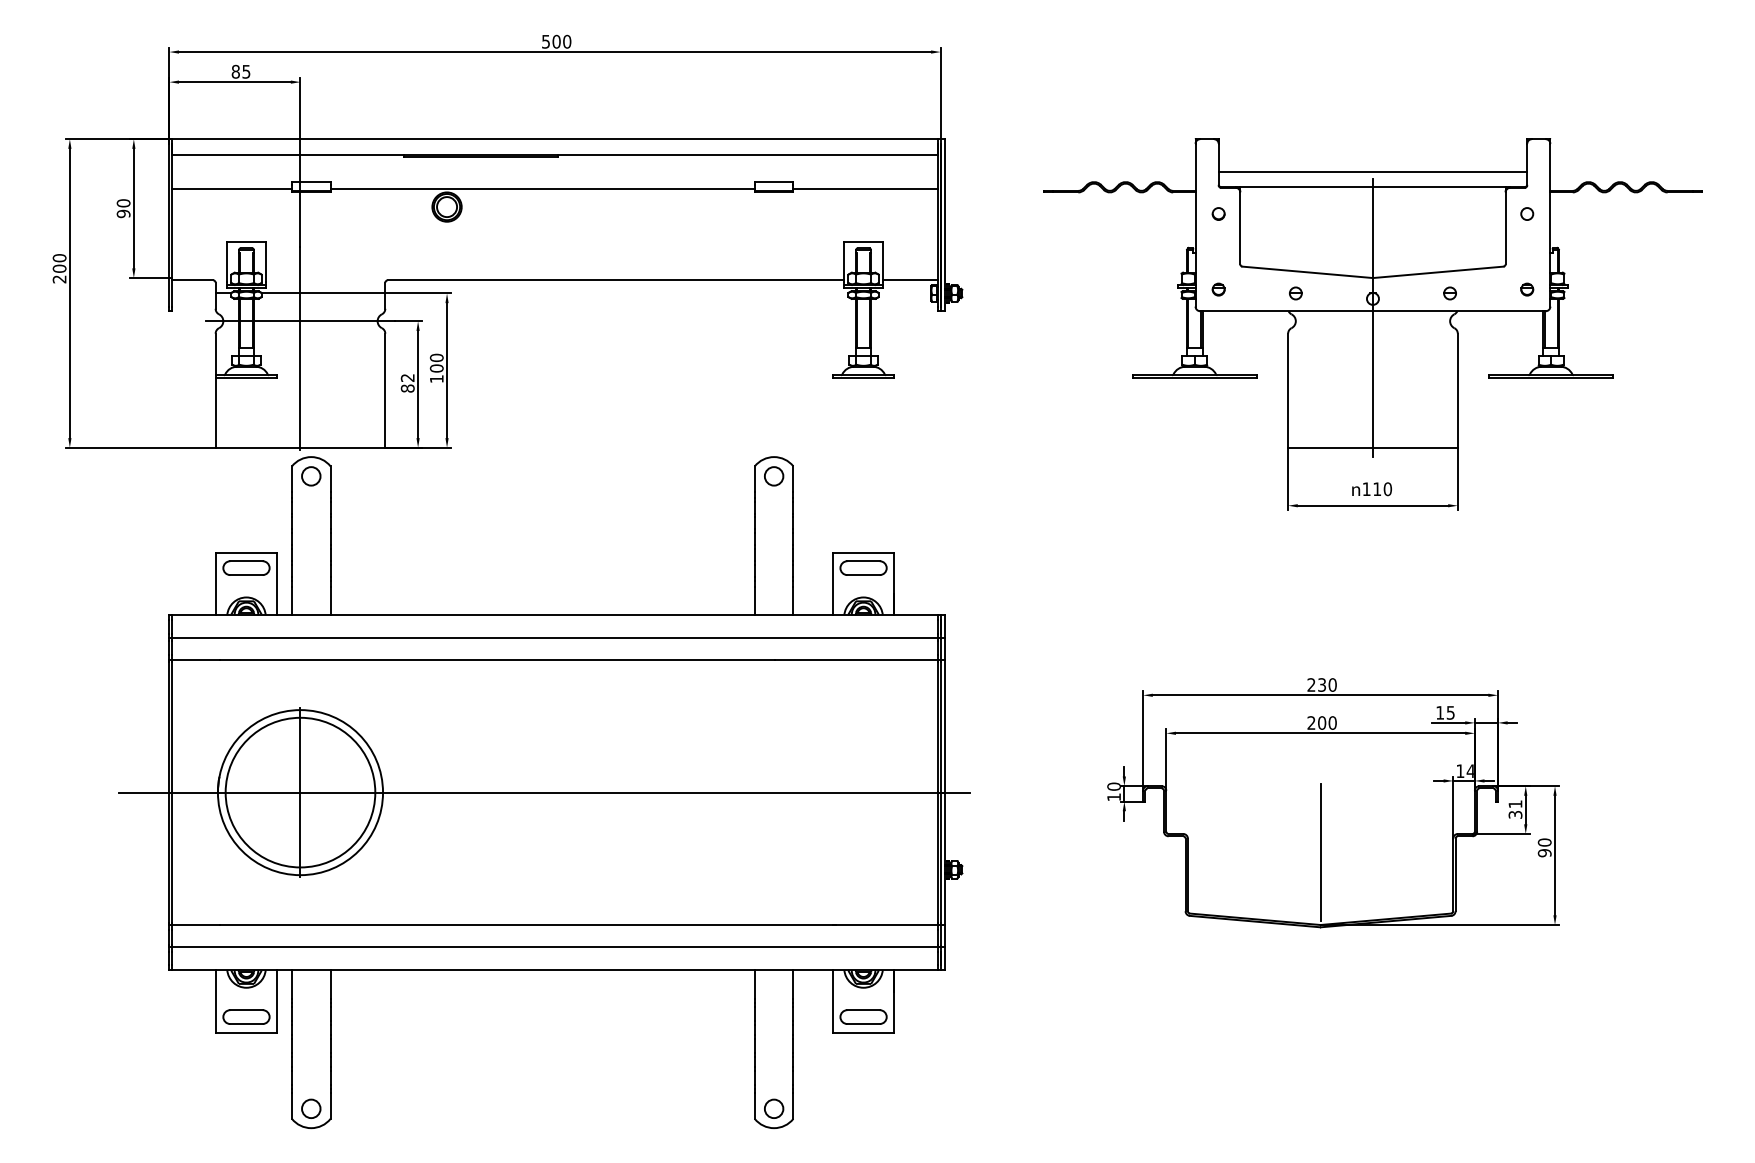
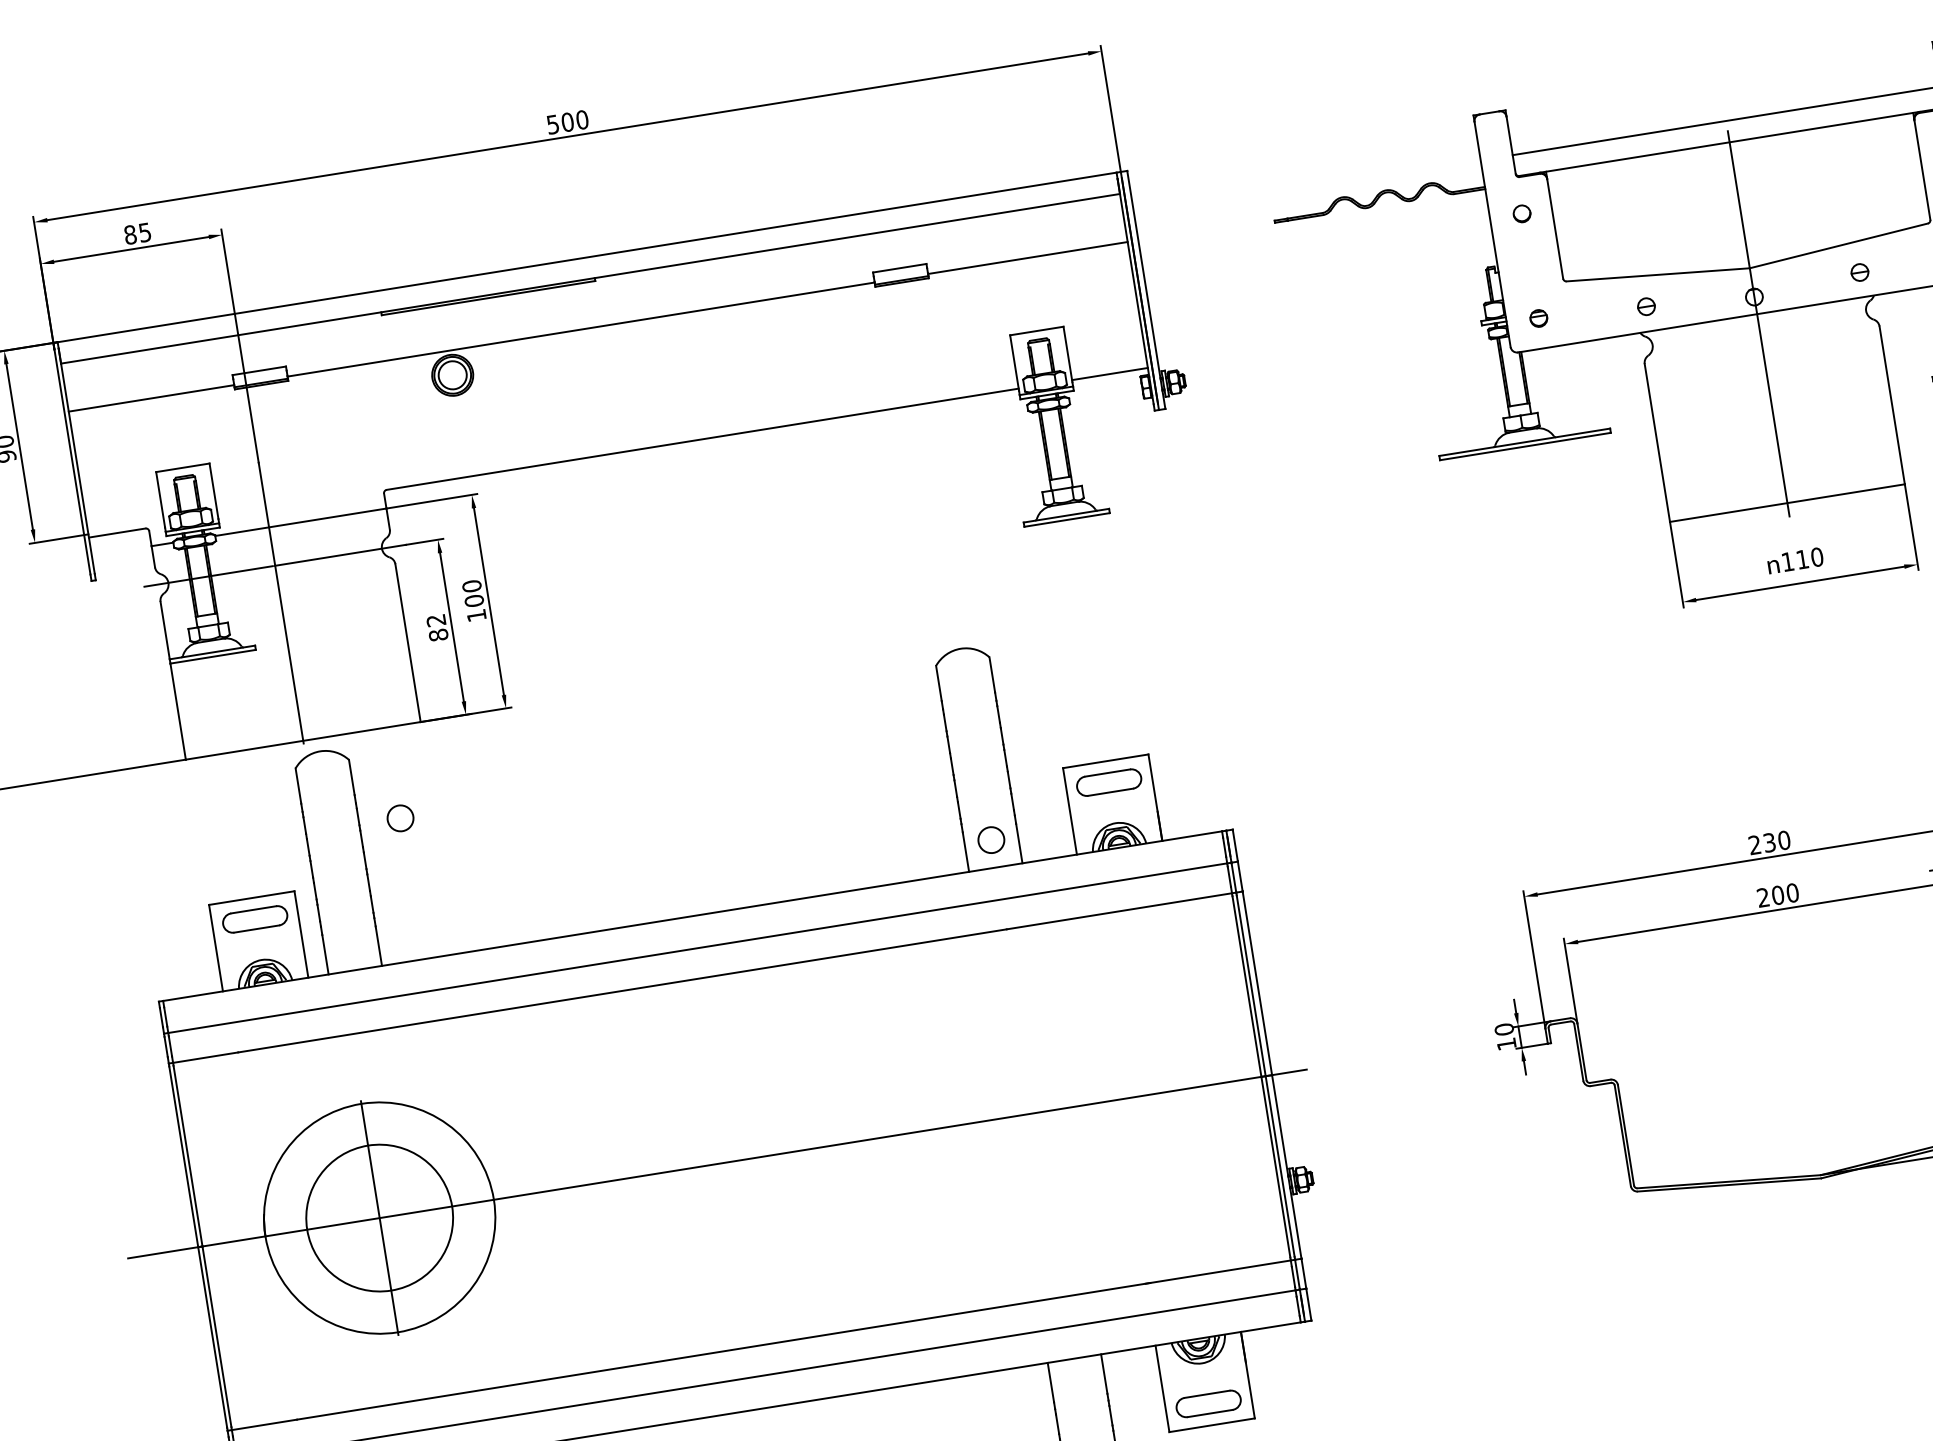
circle: (311, 476) -> (400, 818), moved
circle: (774, 476) -> (991, 840), moved
circle: (300, 792) -> (379, 1217), size x0.7
line: (1320, 851) -> (1804, 1073), removed

